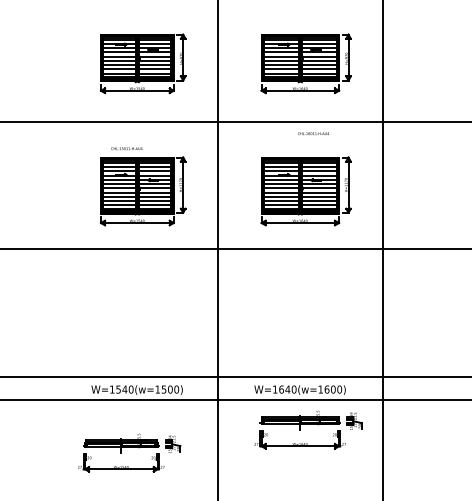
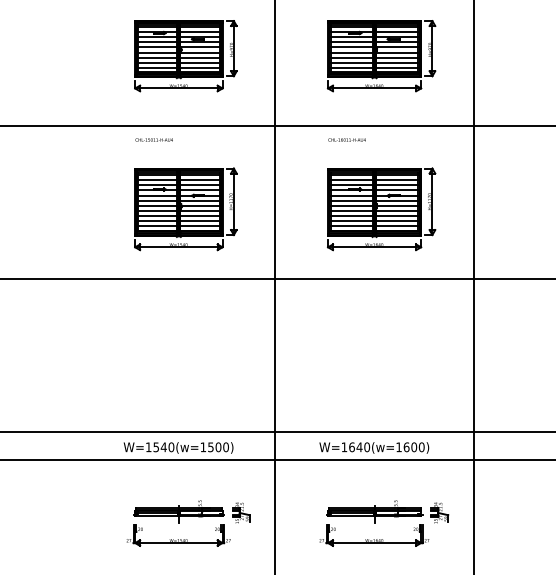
text: (312, 133) -> (345, 139), moved
text: (126, 148) -> (153, 139), moved
part: (308, 429) -> (384, 522), moved
part: (129, 452) -> (188, 522), moved

